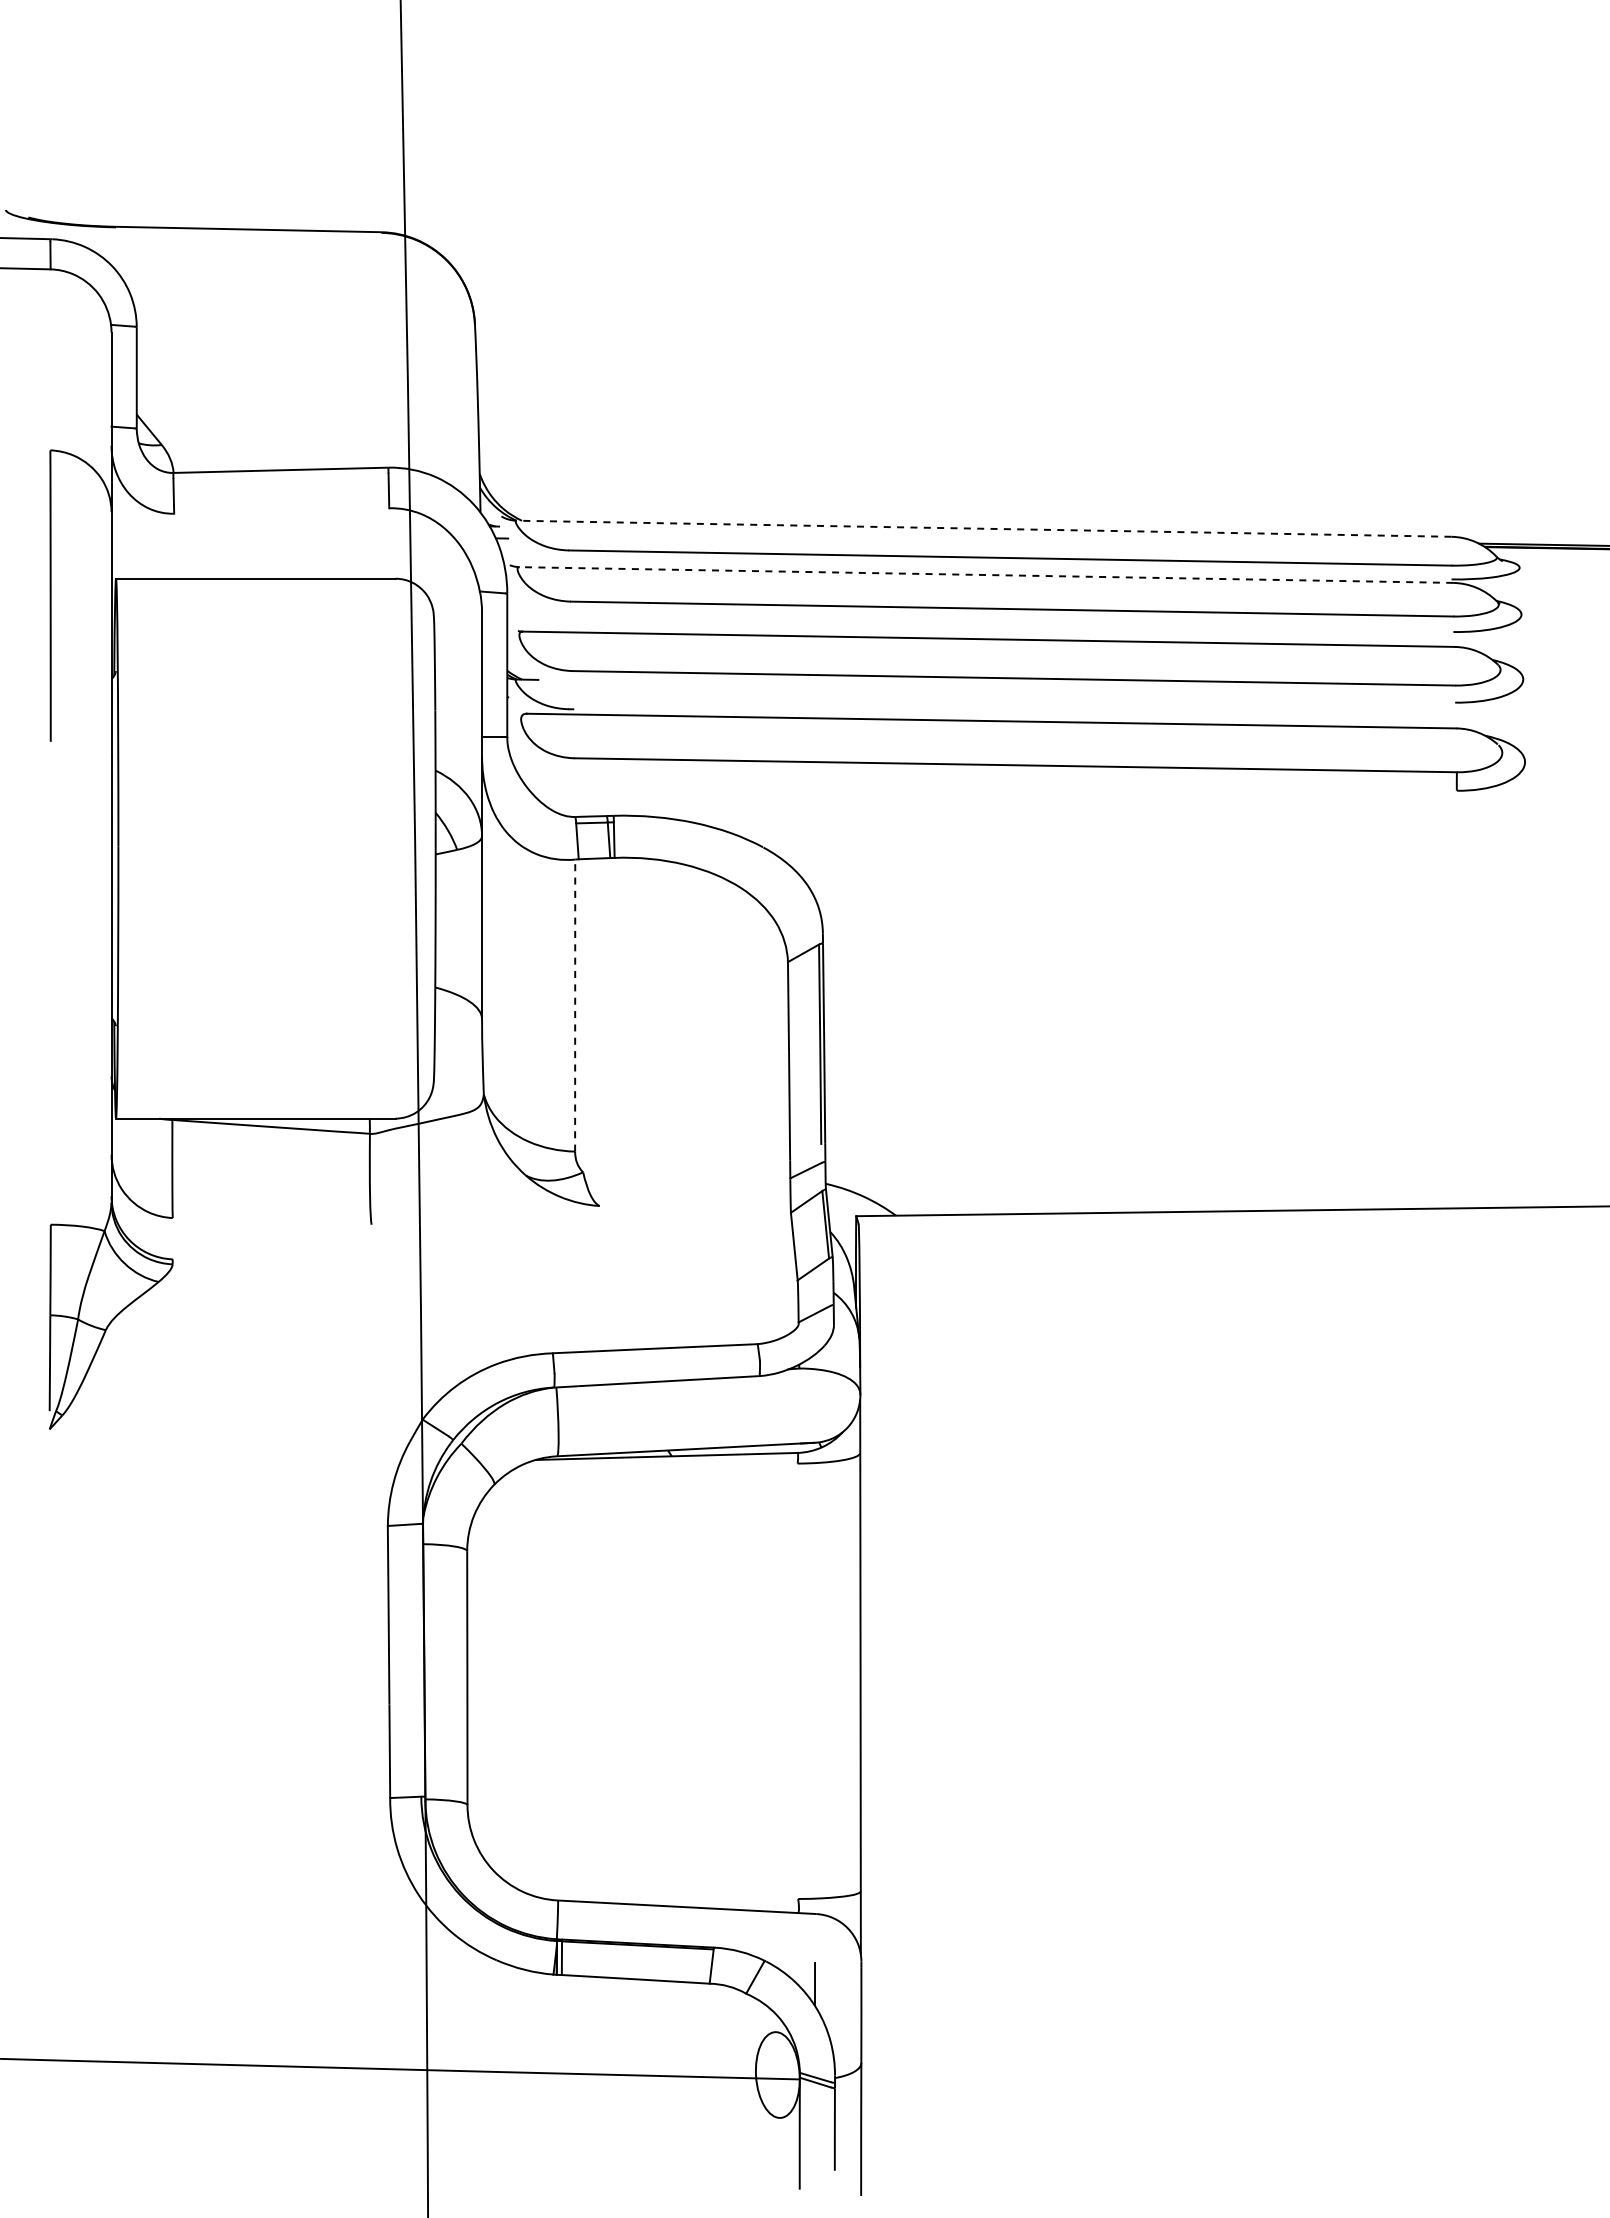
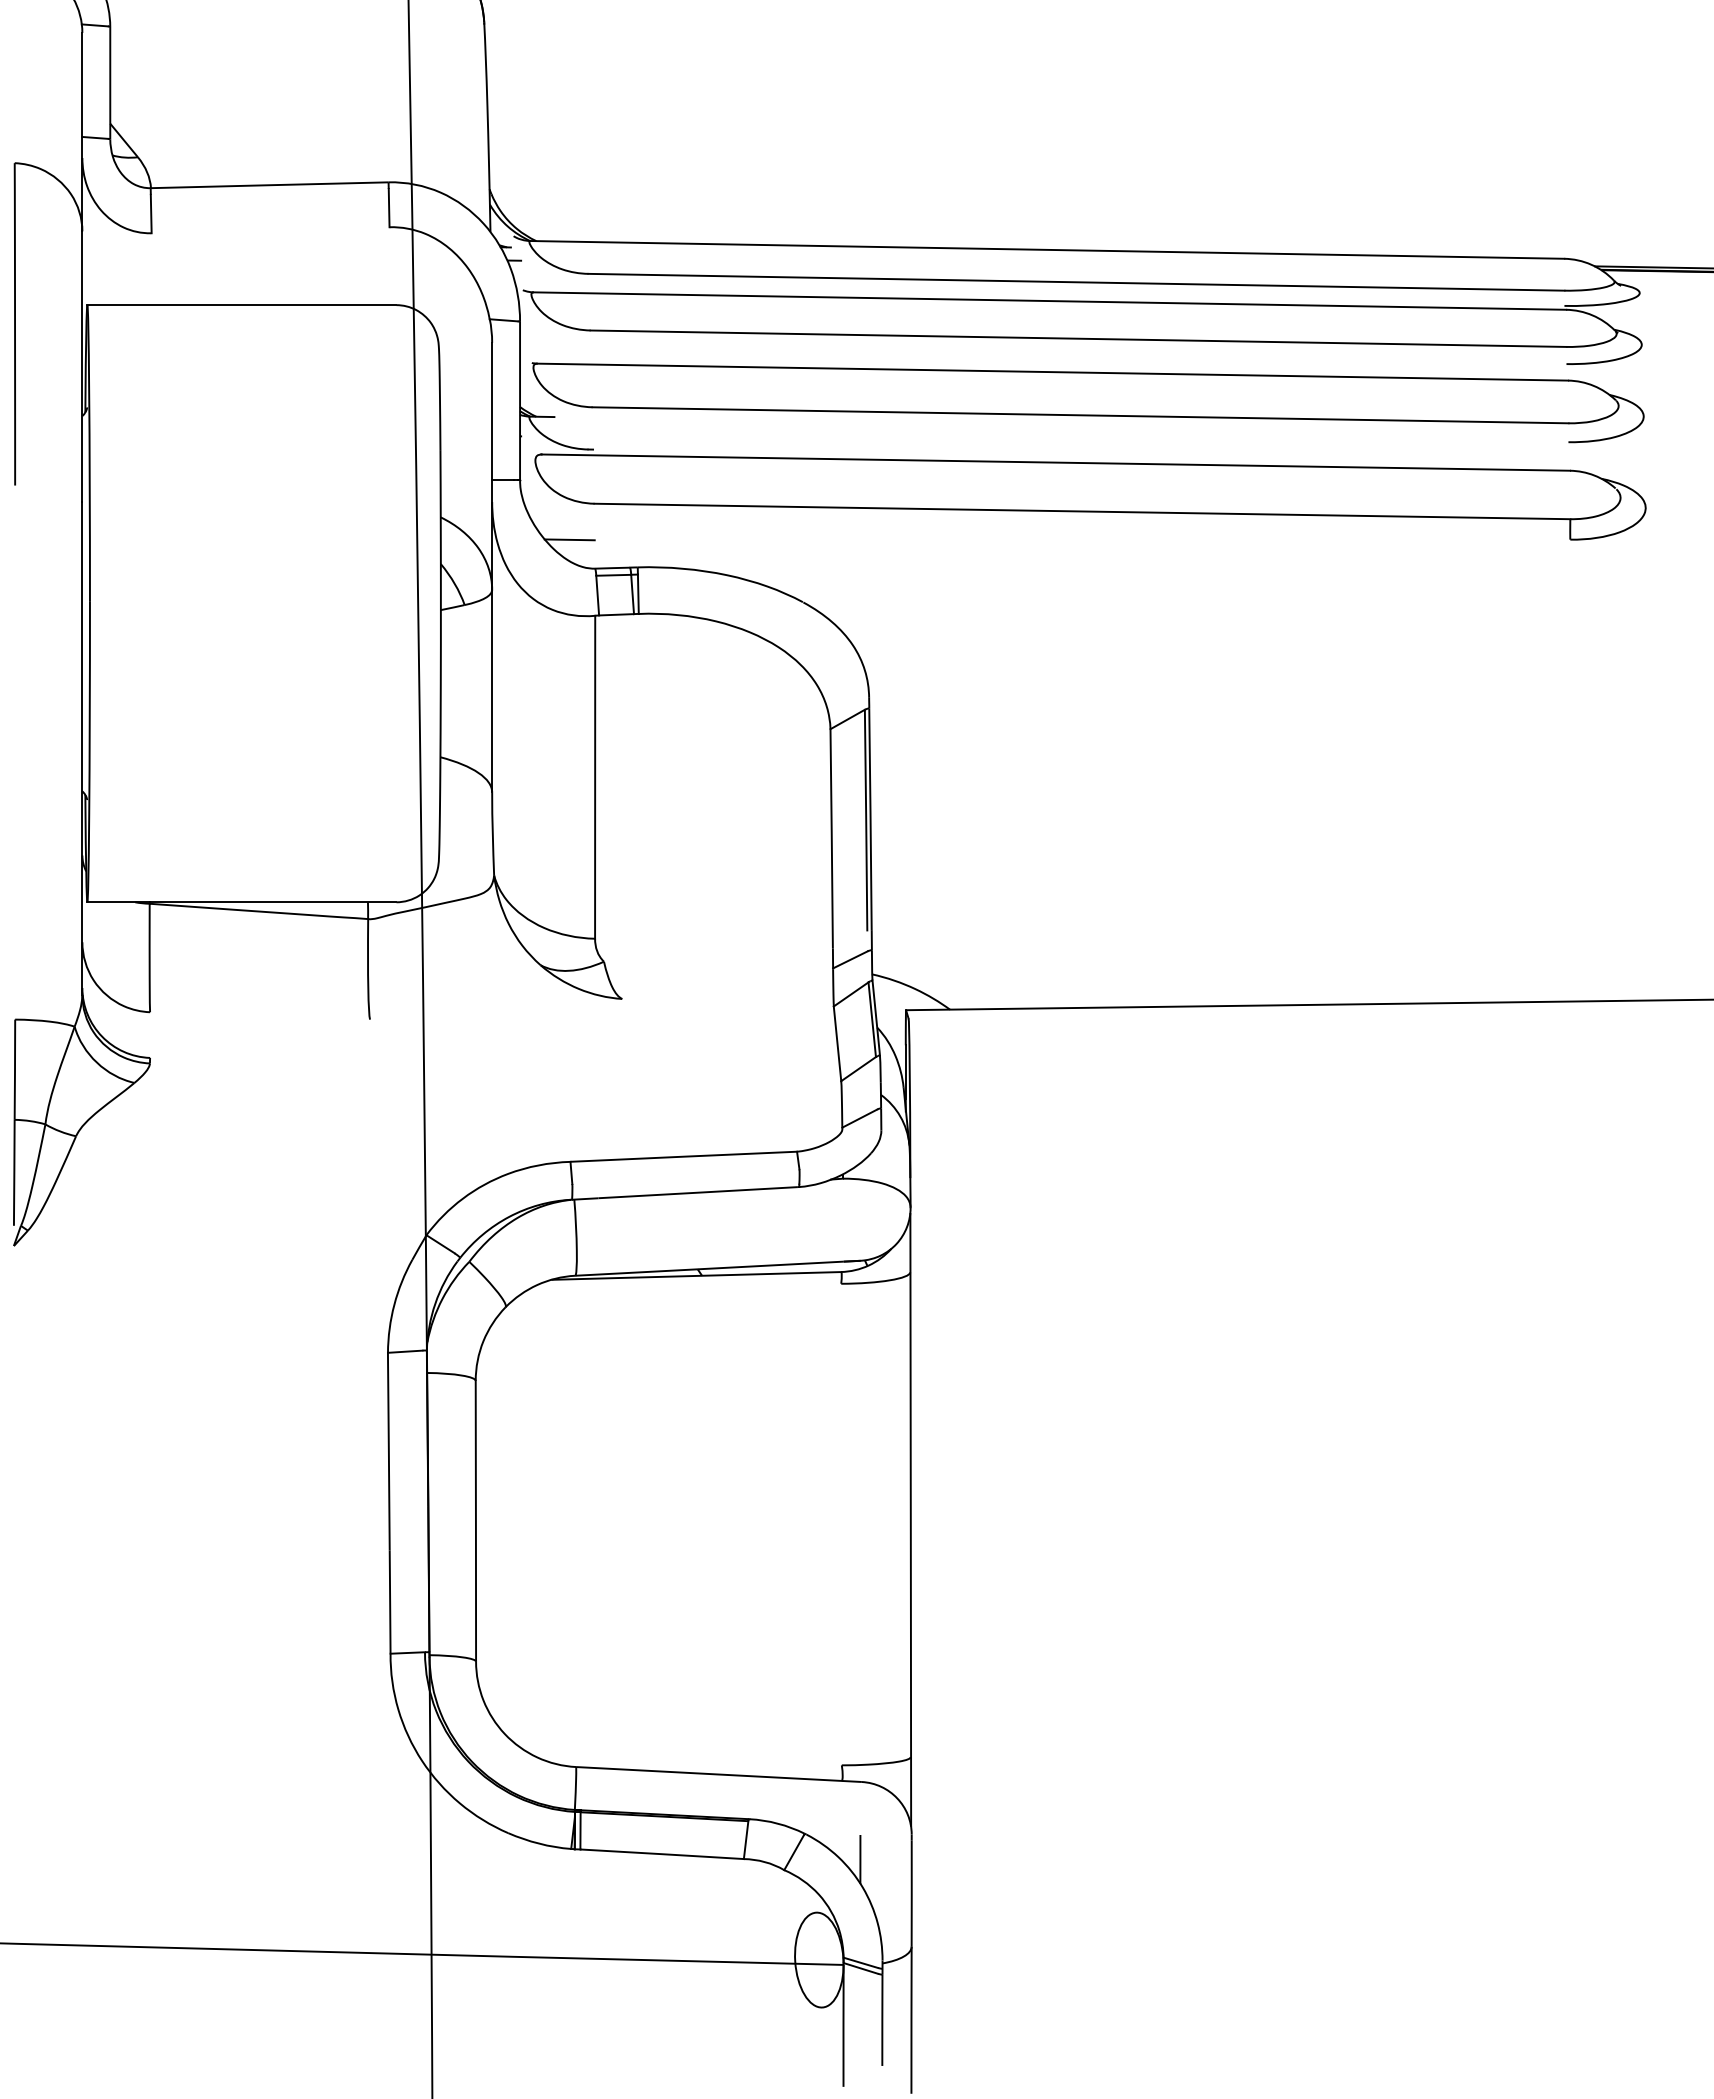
line: (983, 528) -> (1046, 249), dashed -> solid
line: (986, 575) -> (1050, 301), dashed -> solid
line: (551, 790) -> (568, 539), added
line: (575, 1005) -> (595, 777), dashed -> solid

